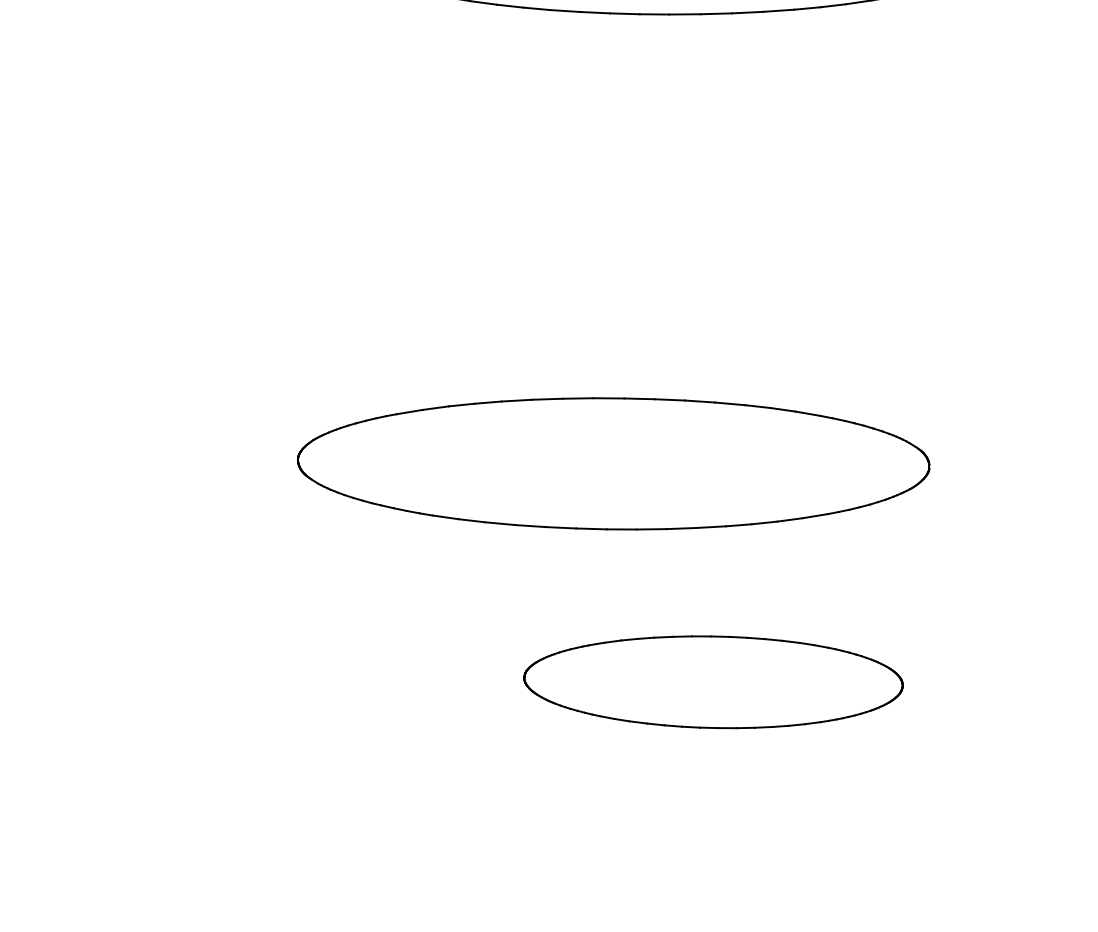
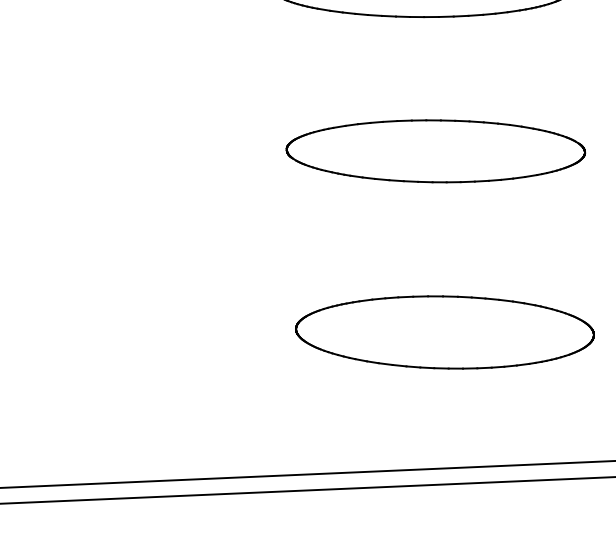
part: (612, 464) -> (435, 151), moved
part: (712, 682) -> (444, 332), size x1.67

